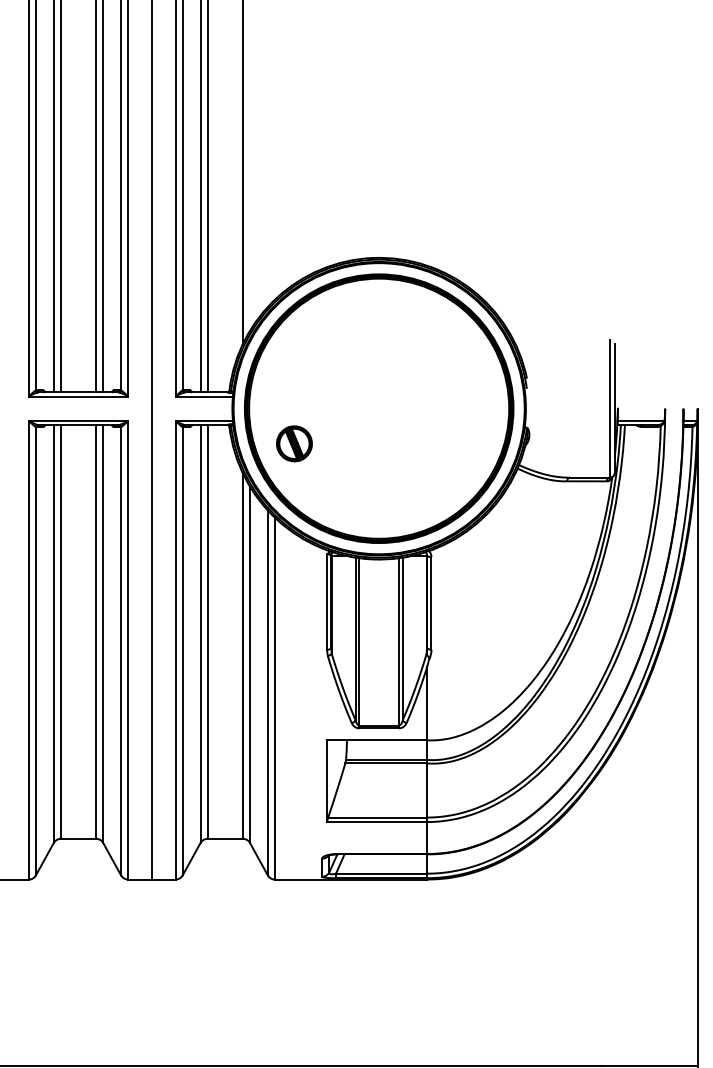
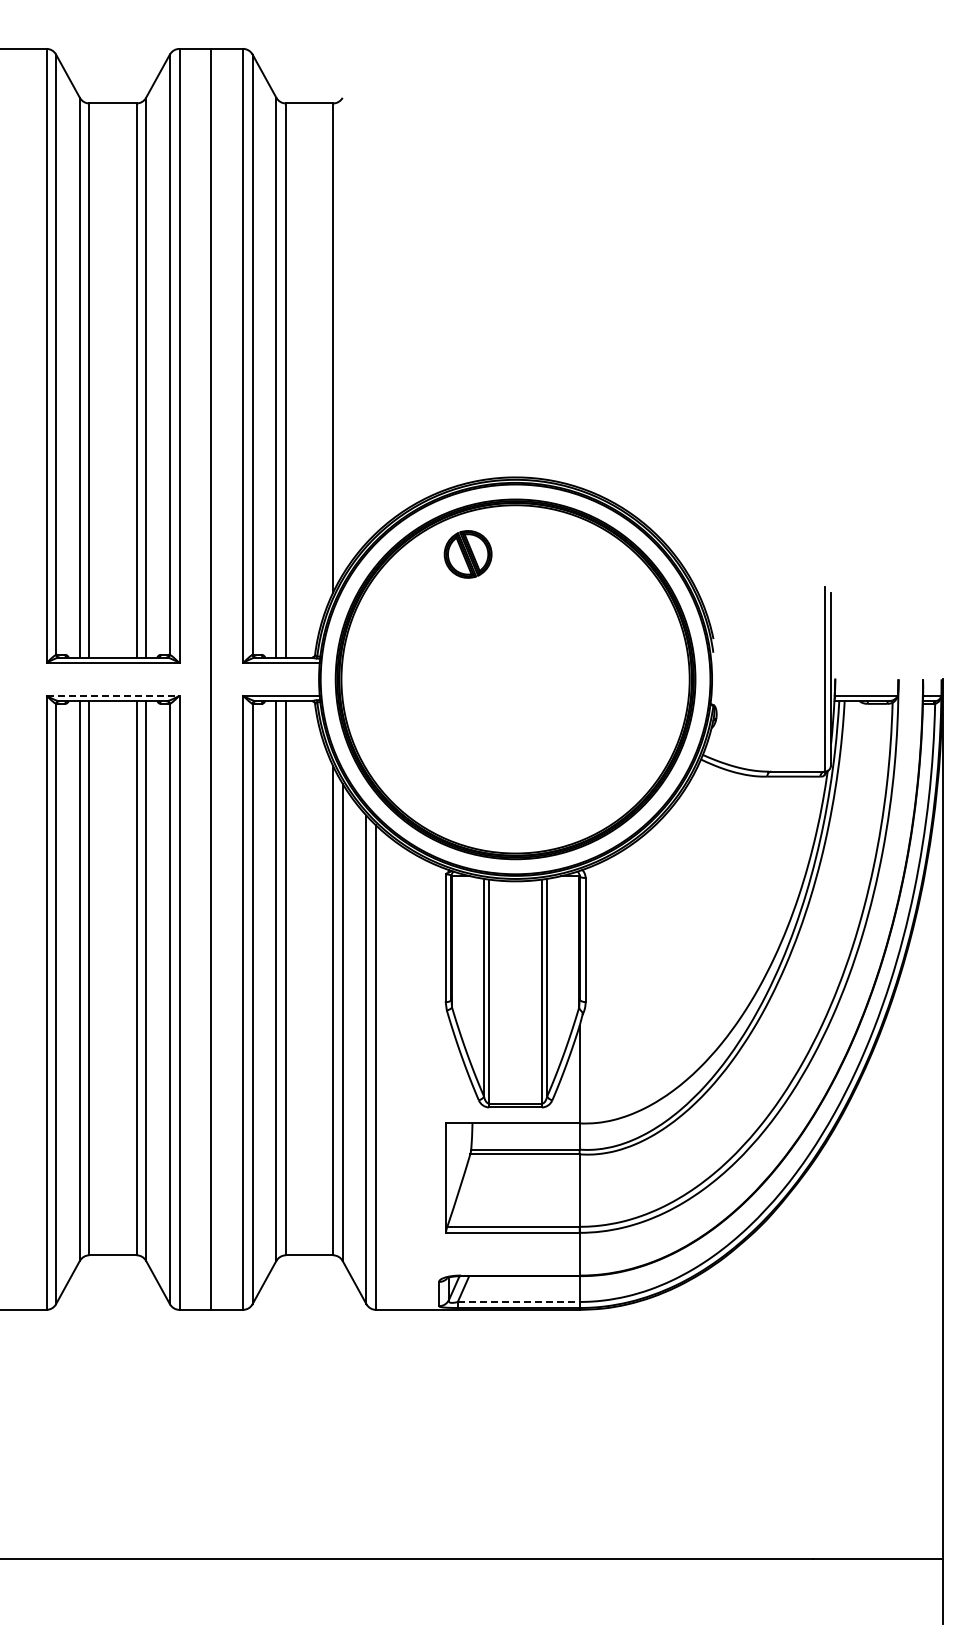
line: (78, 420) -> (113, 695), solid -> dashed
part: (293, 443) -> (467, 554), moved
line: (381, 873) -> (518, 1301), solid -> dashed

